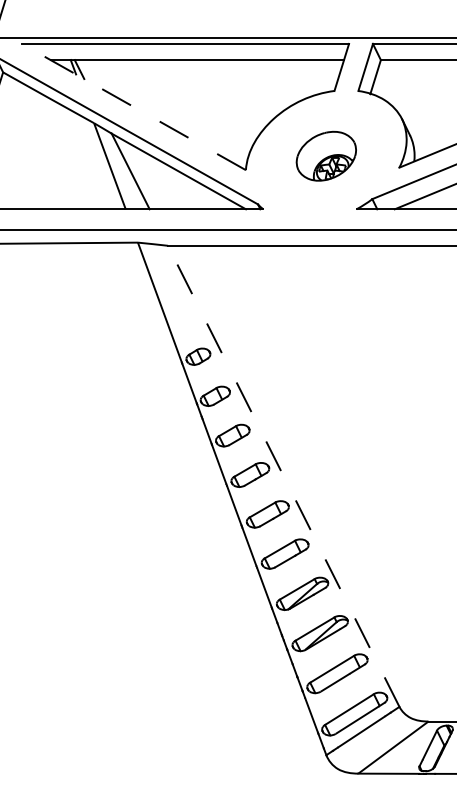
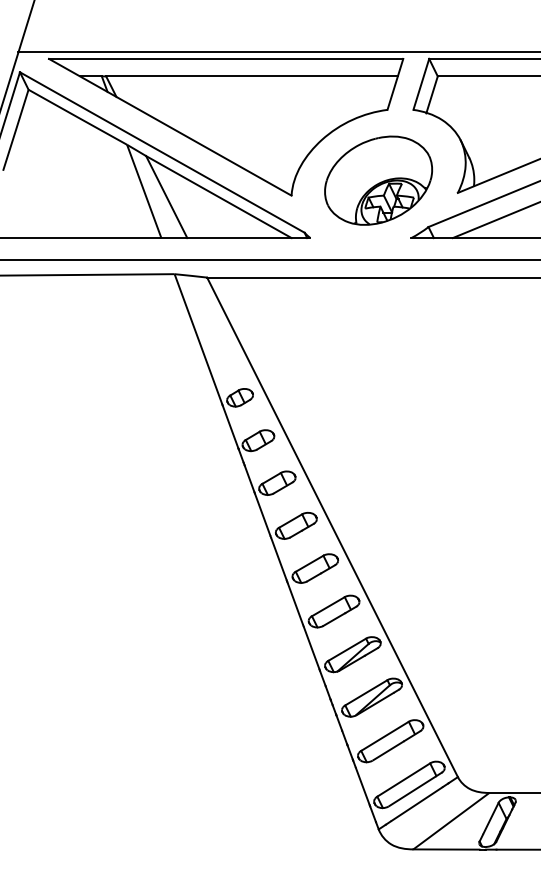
line: (133, 107) -> (169, 127), dashed -> solid
part: (326, 156) -> (378, 180), size x1.67
line: (283, 475) -> (332, 526), dashed -> solid

